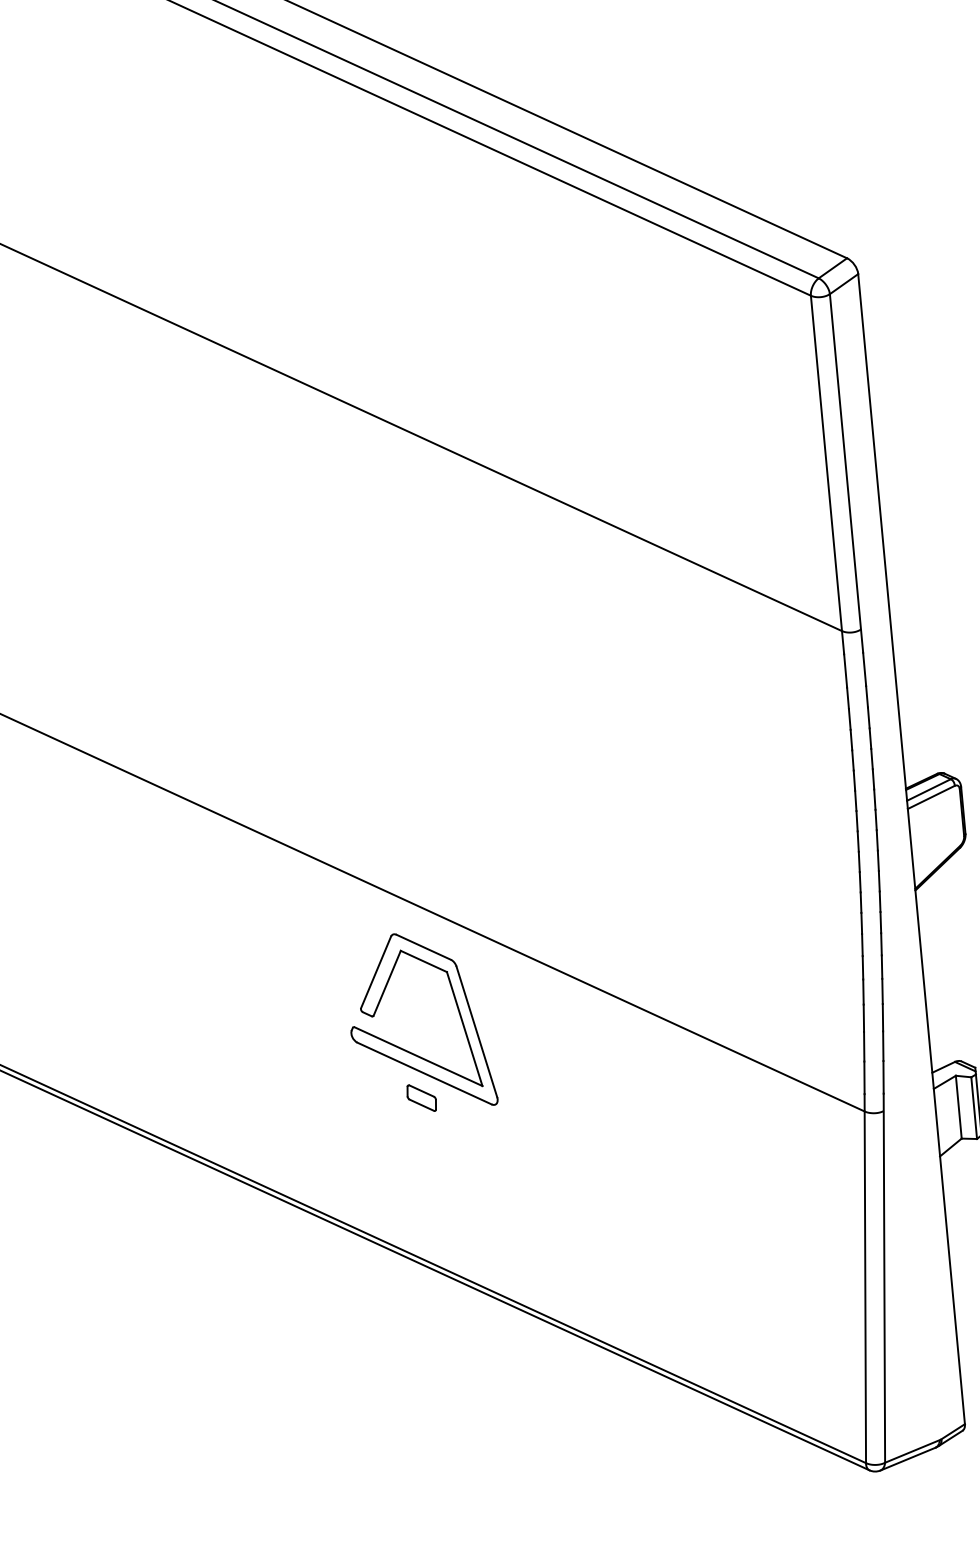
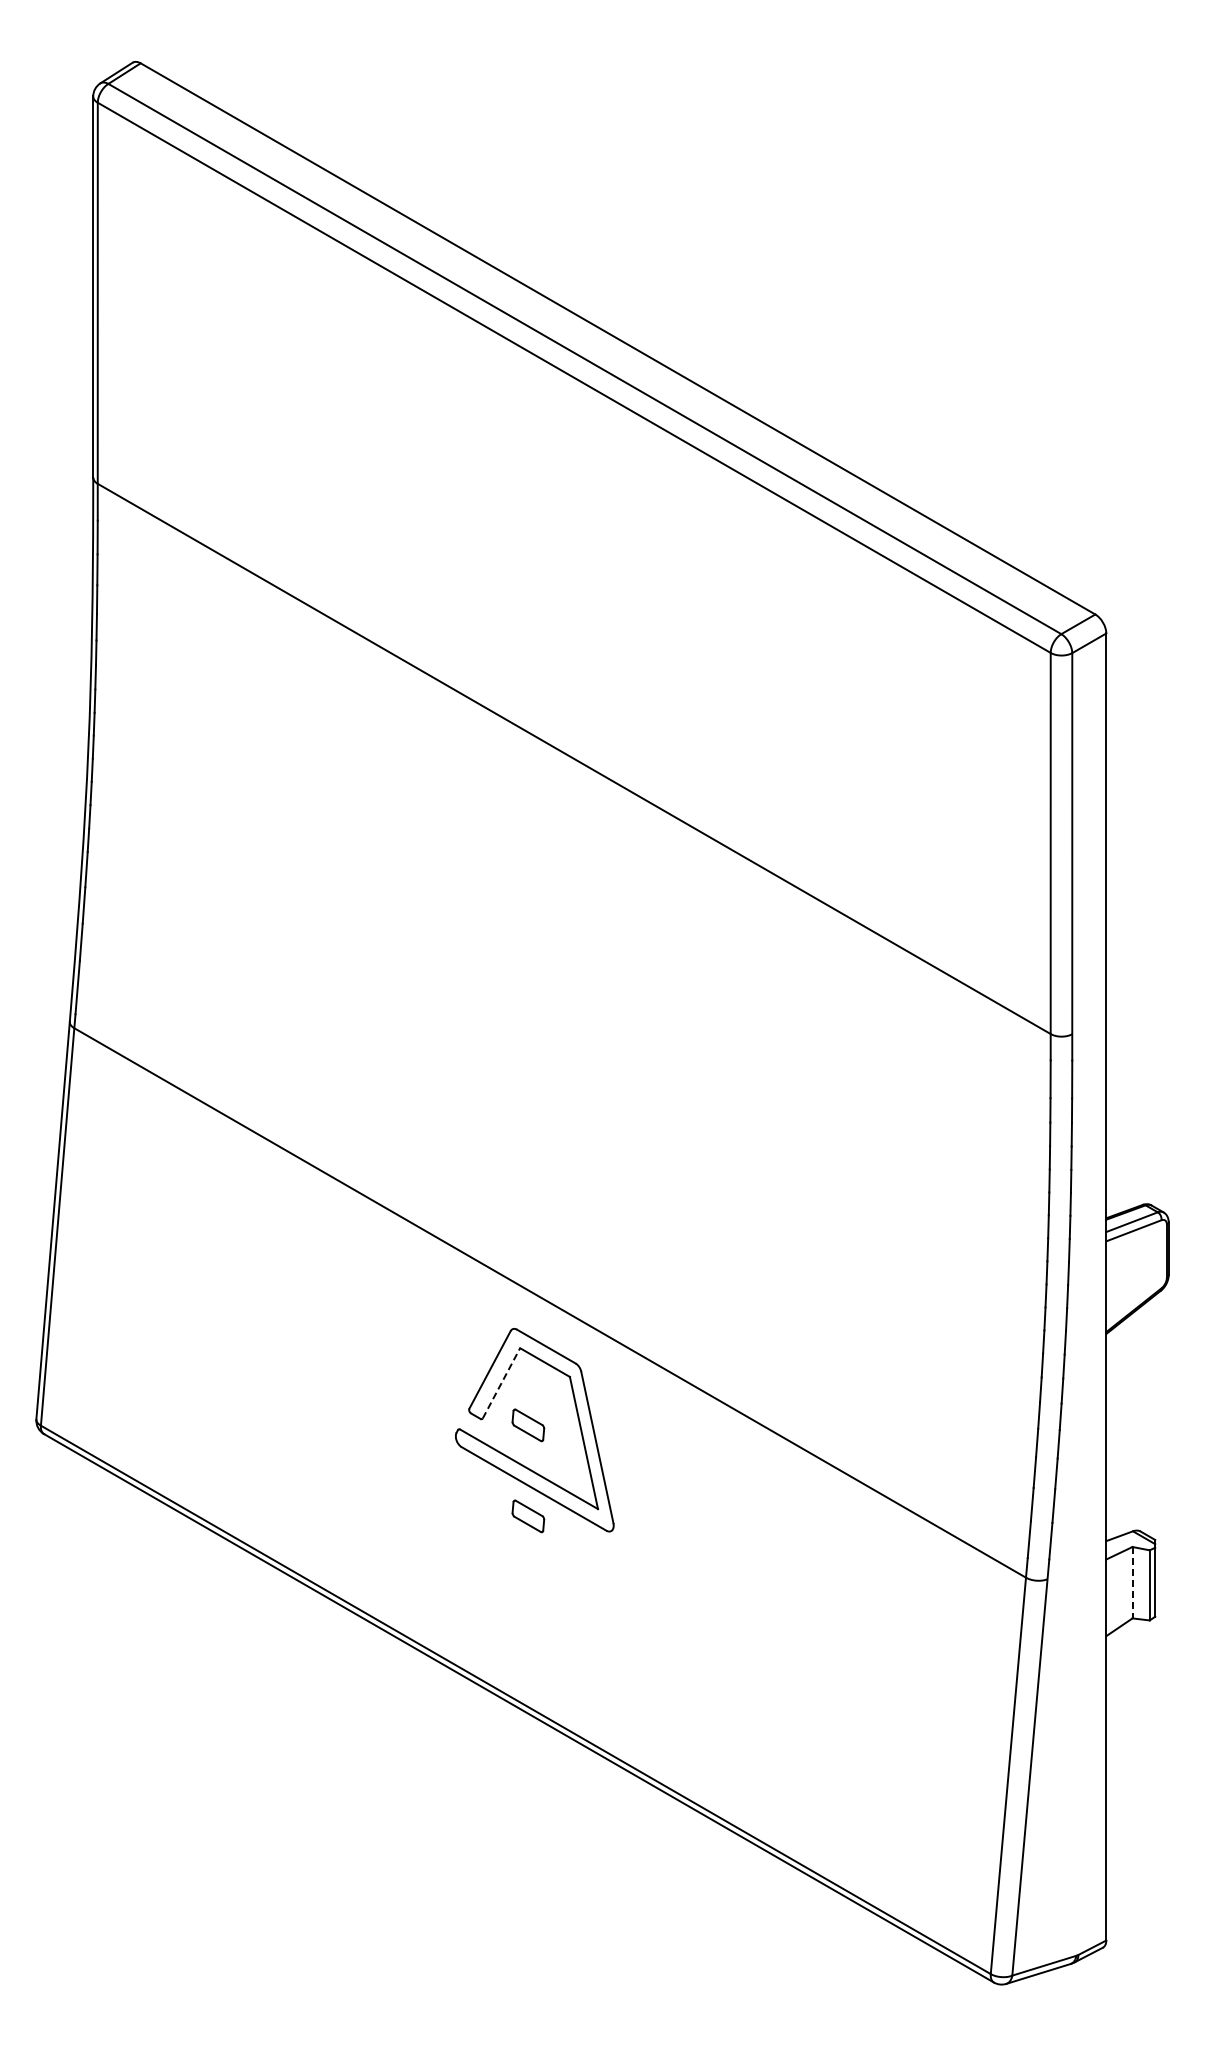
line: (387, 983) -> (501, 1383), solid -> dashed
part: (414, 1018) -> (528, 1425), added
line: (958, 1107) -> (1132, 1582), solid -> dashed

